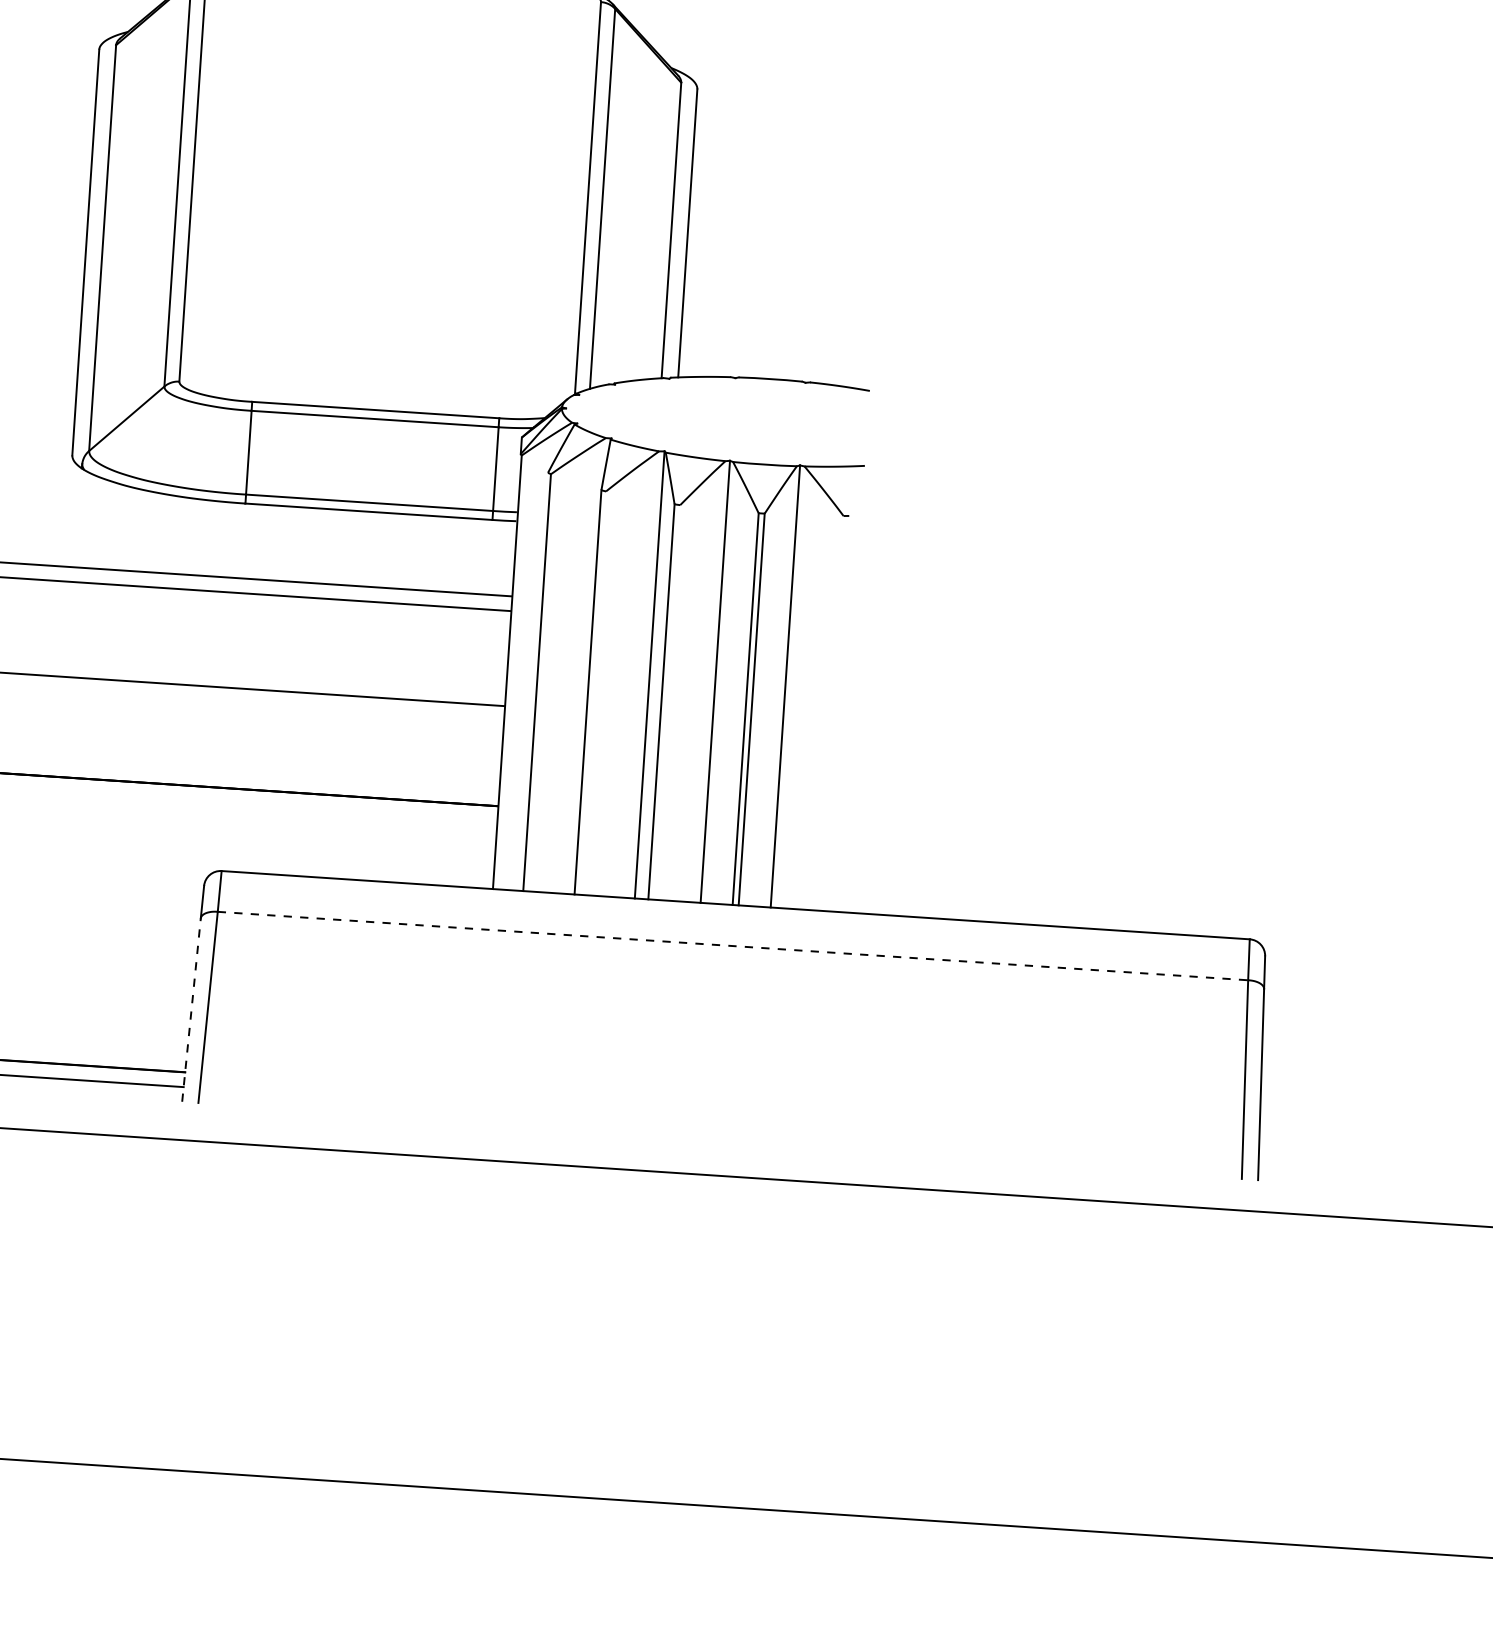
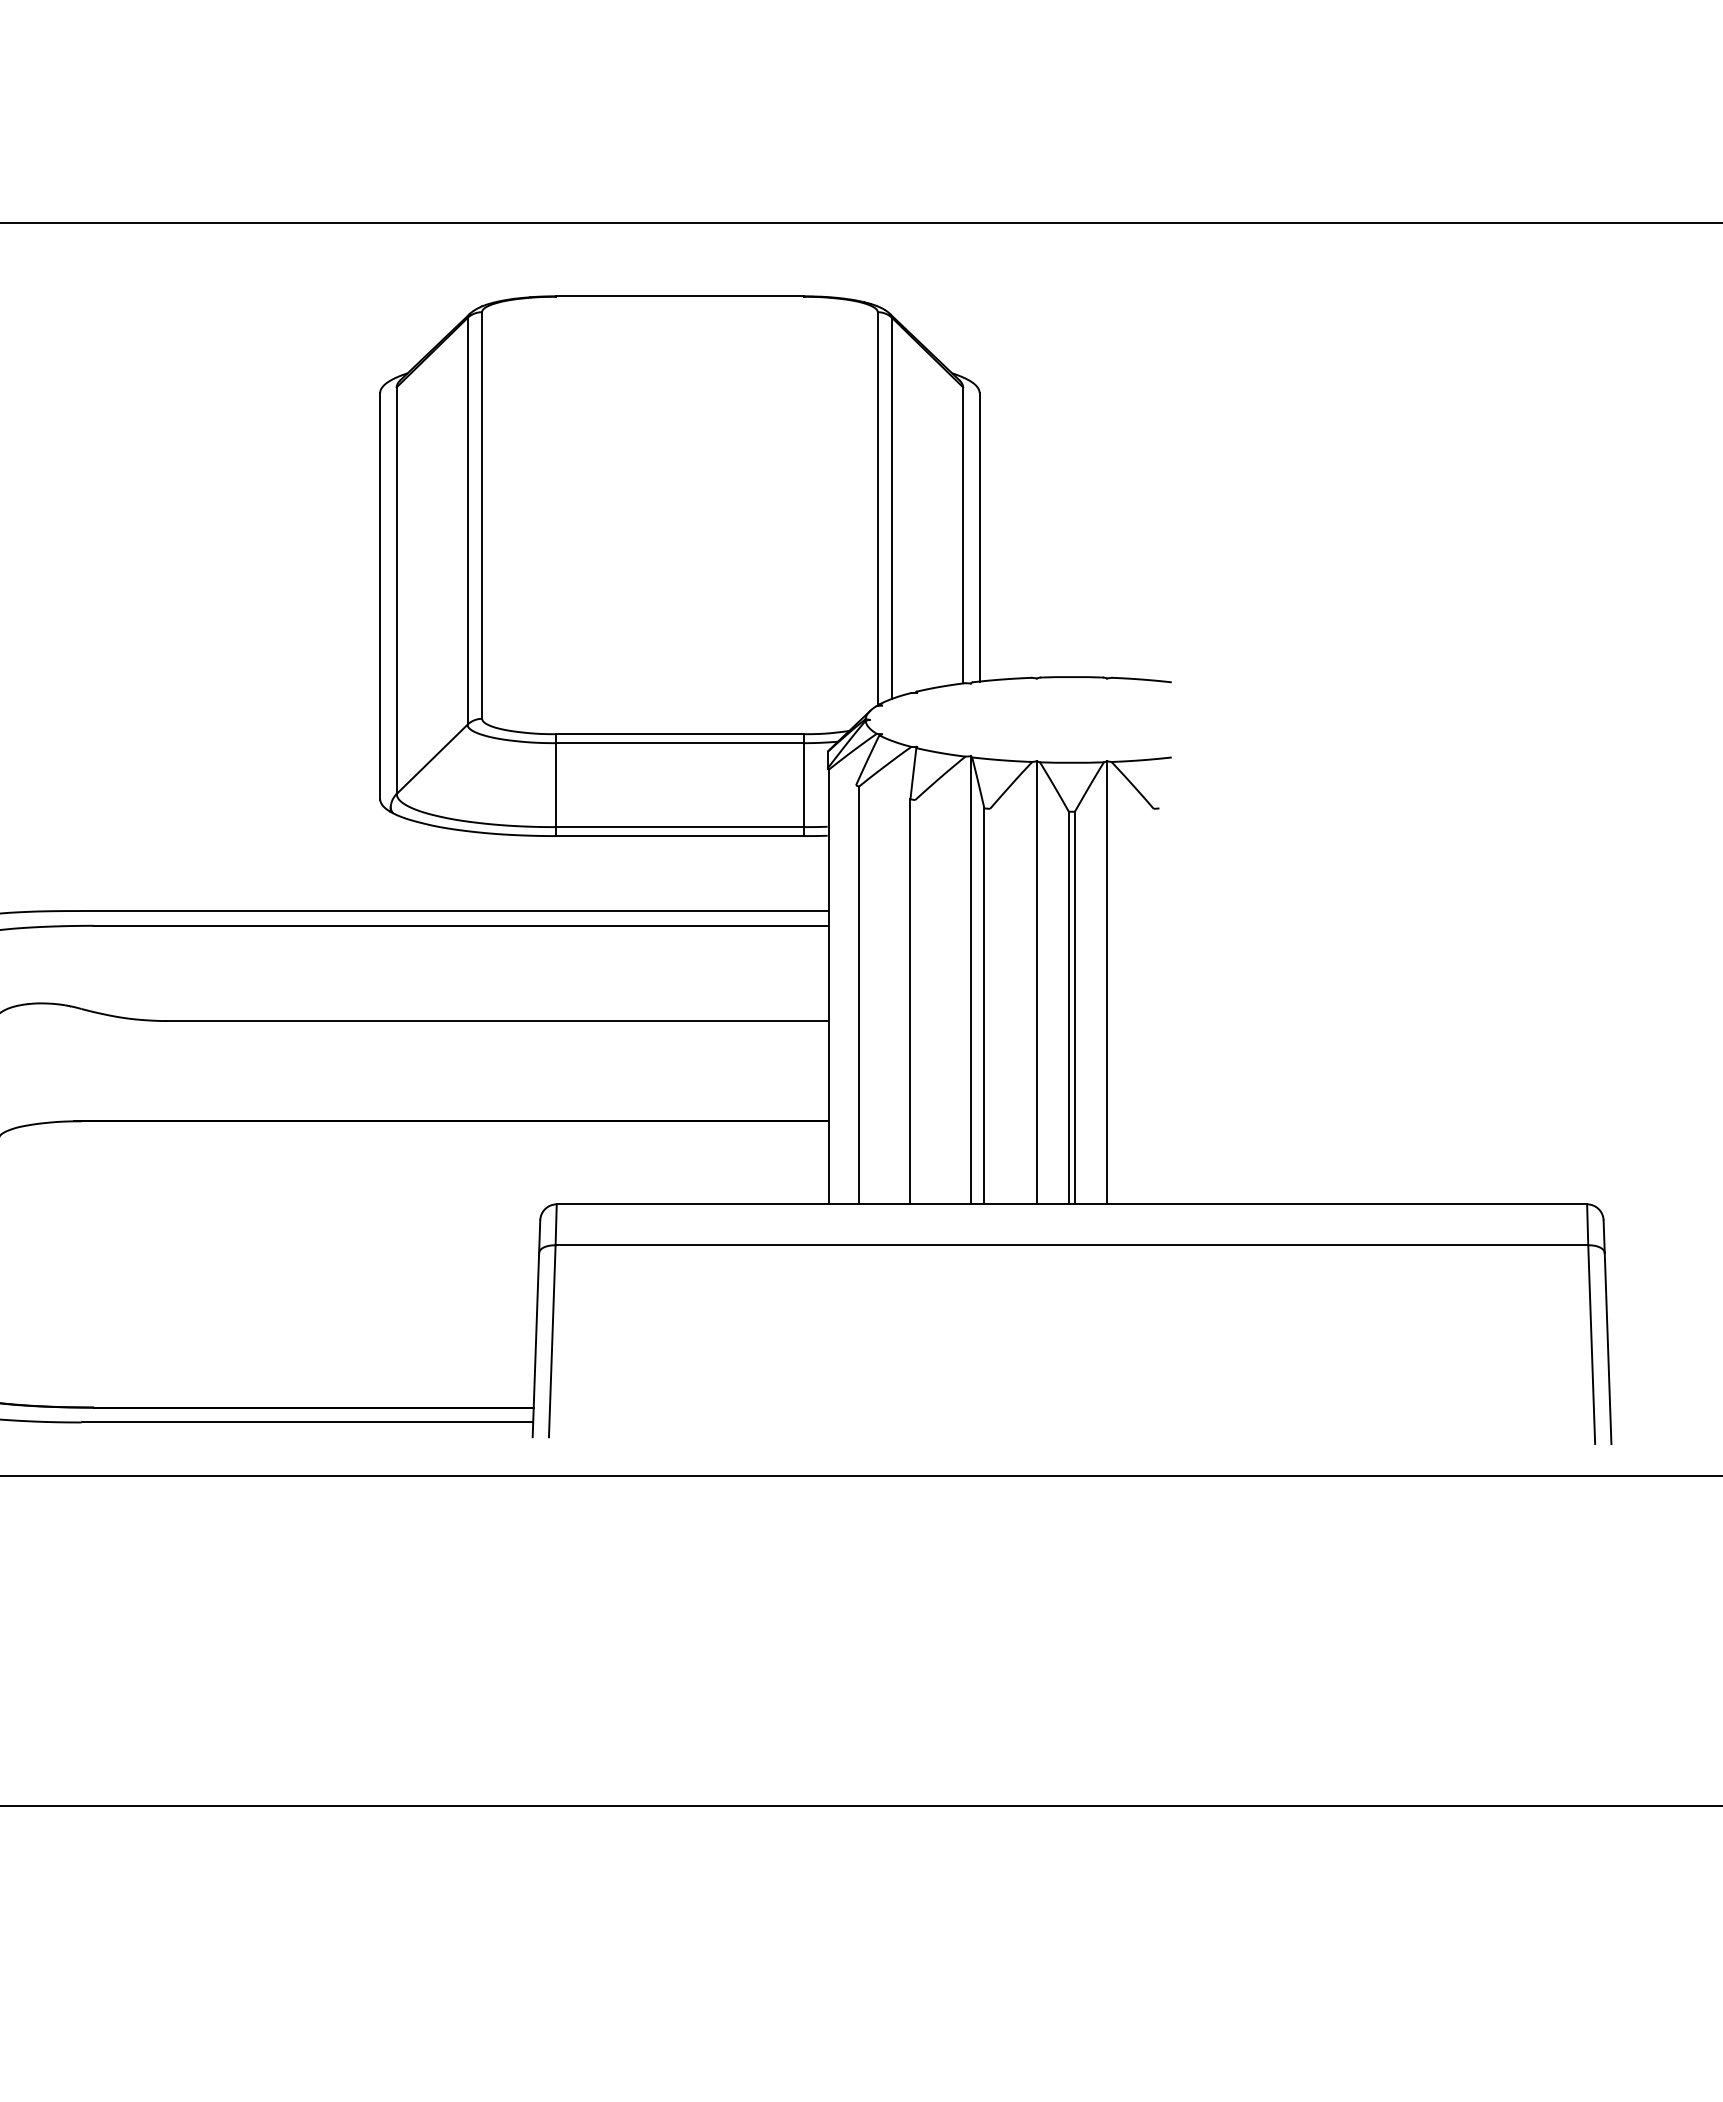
line: (733, 946) -> (1072, 1245), dashed -> solid
line: (191, 1009) -> (535, 1344), dashed -> solid

